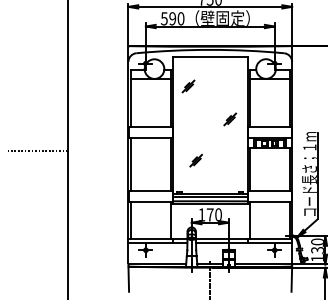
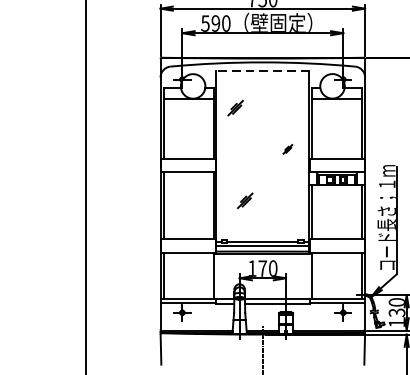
line: (209, 56) -> (261, 70), solid -> dashed
part: (230, 119) -> (288, 149), size x0.6
line: (38, 150) -> (48, 188), removed

